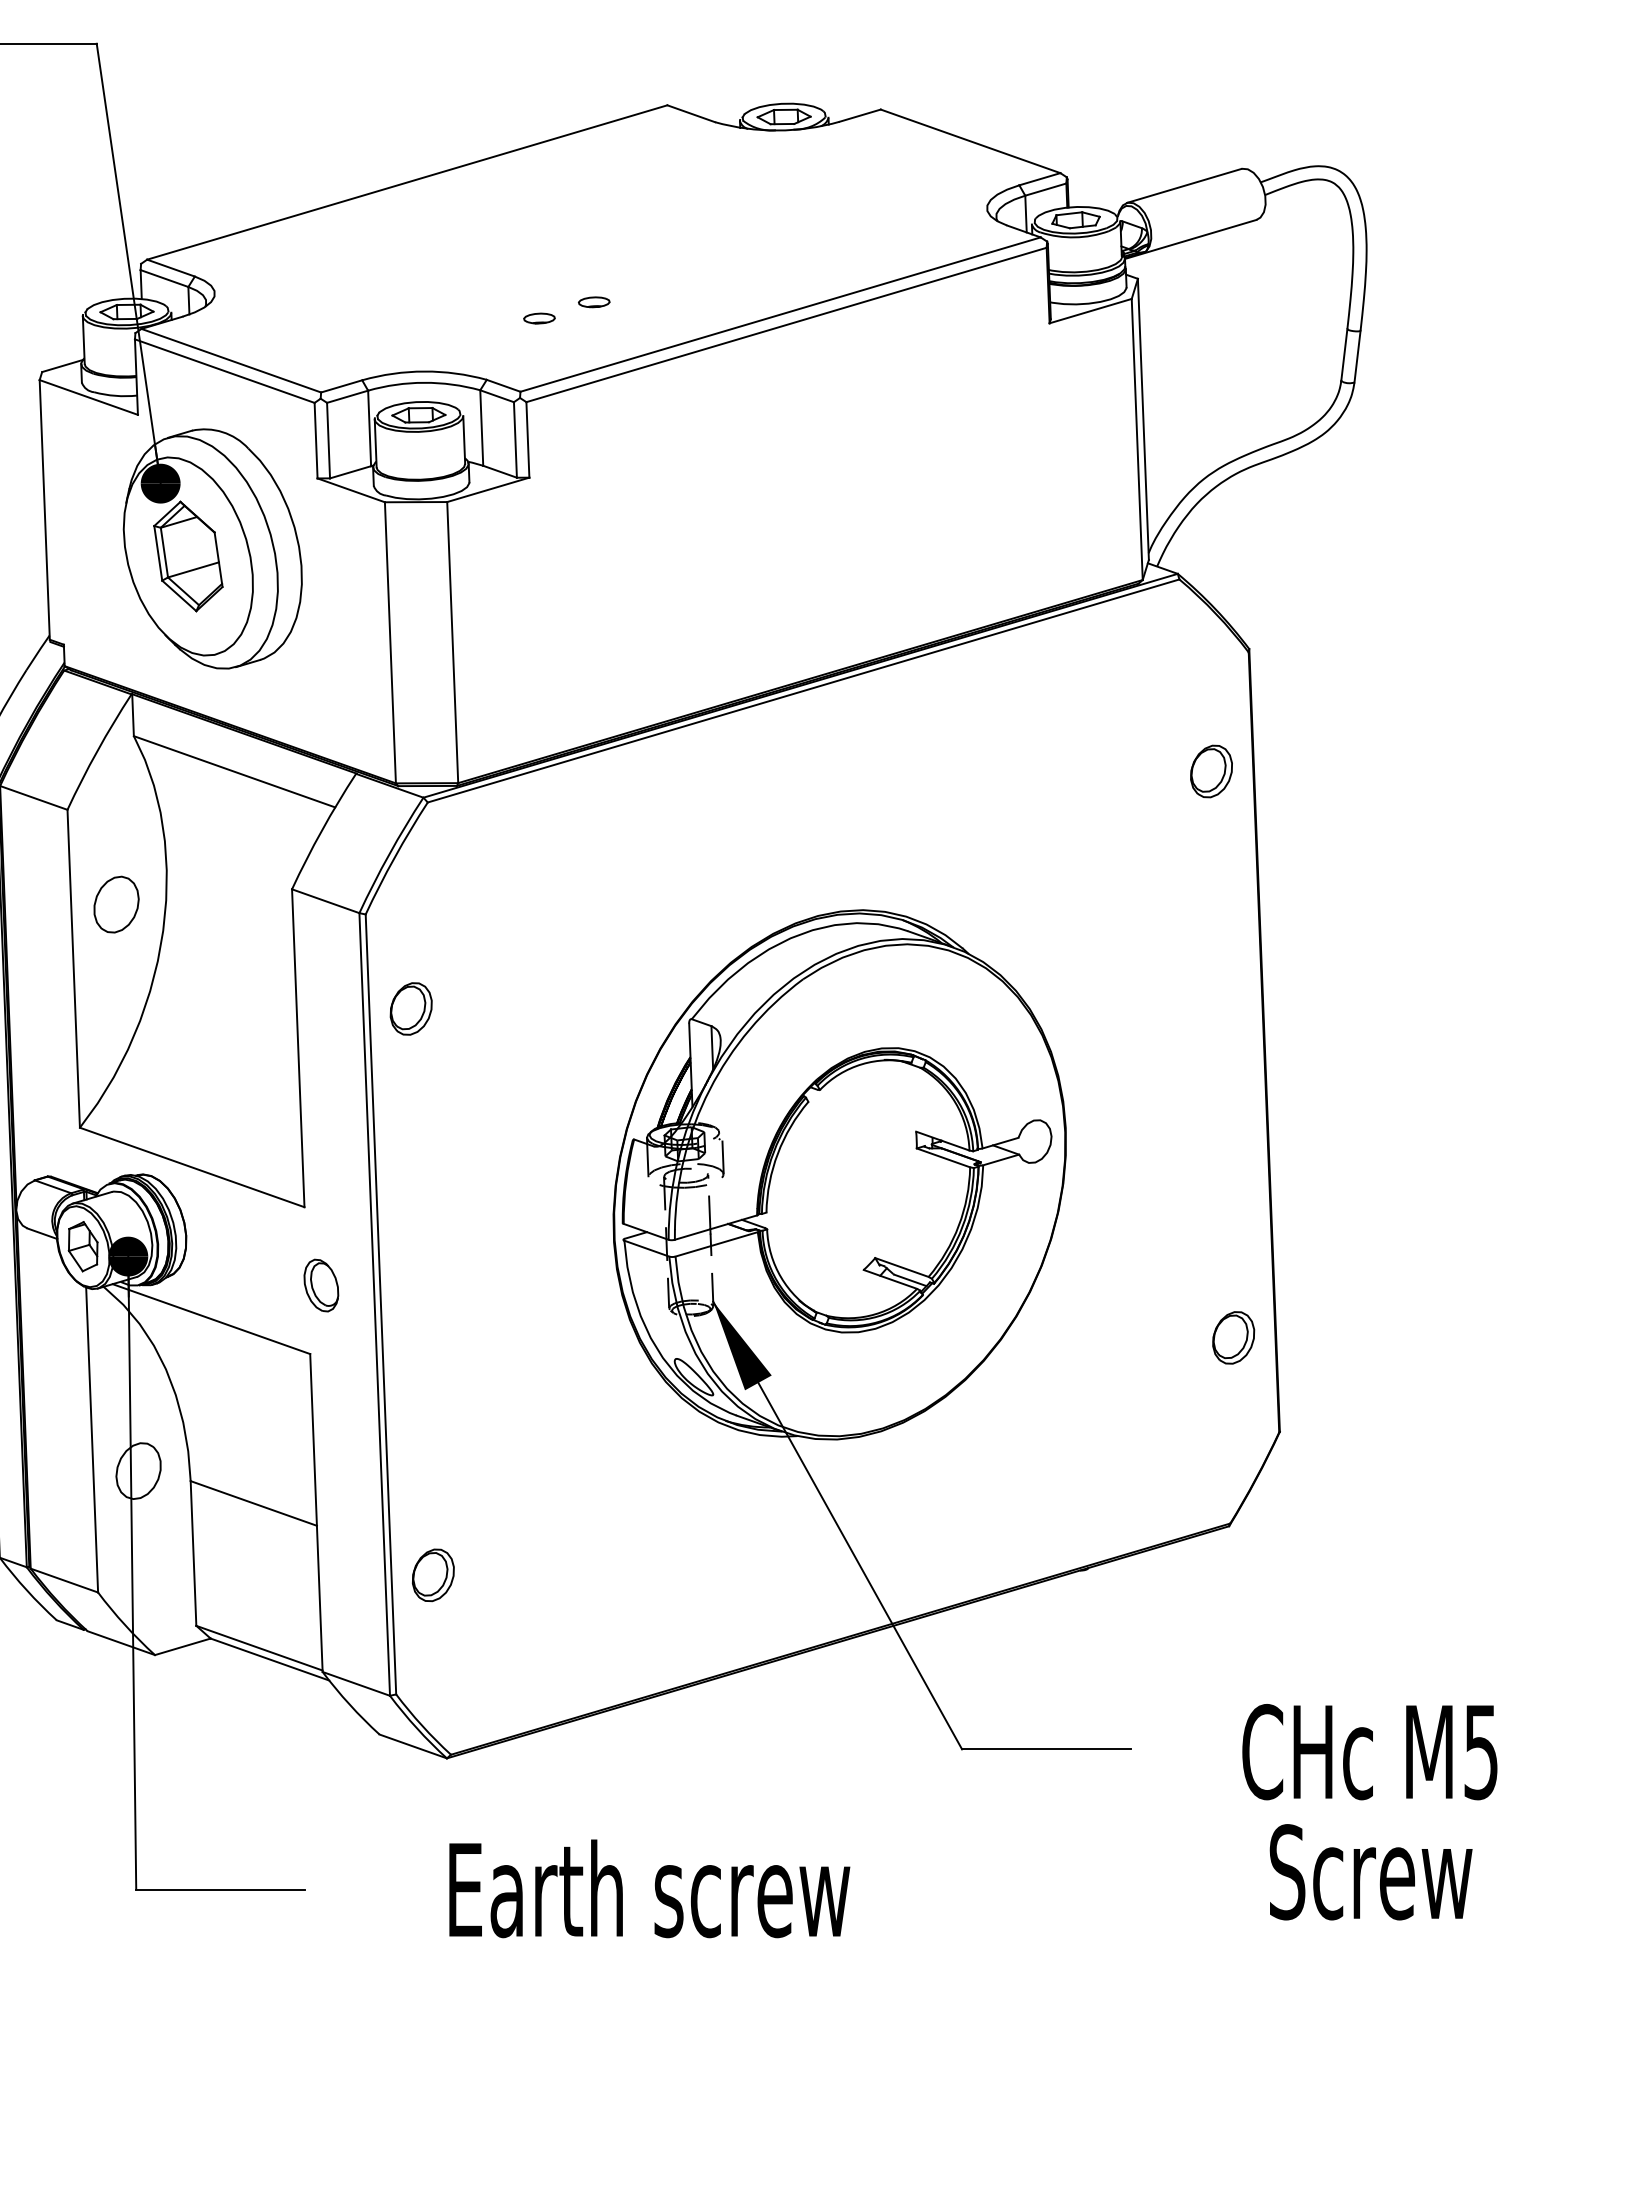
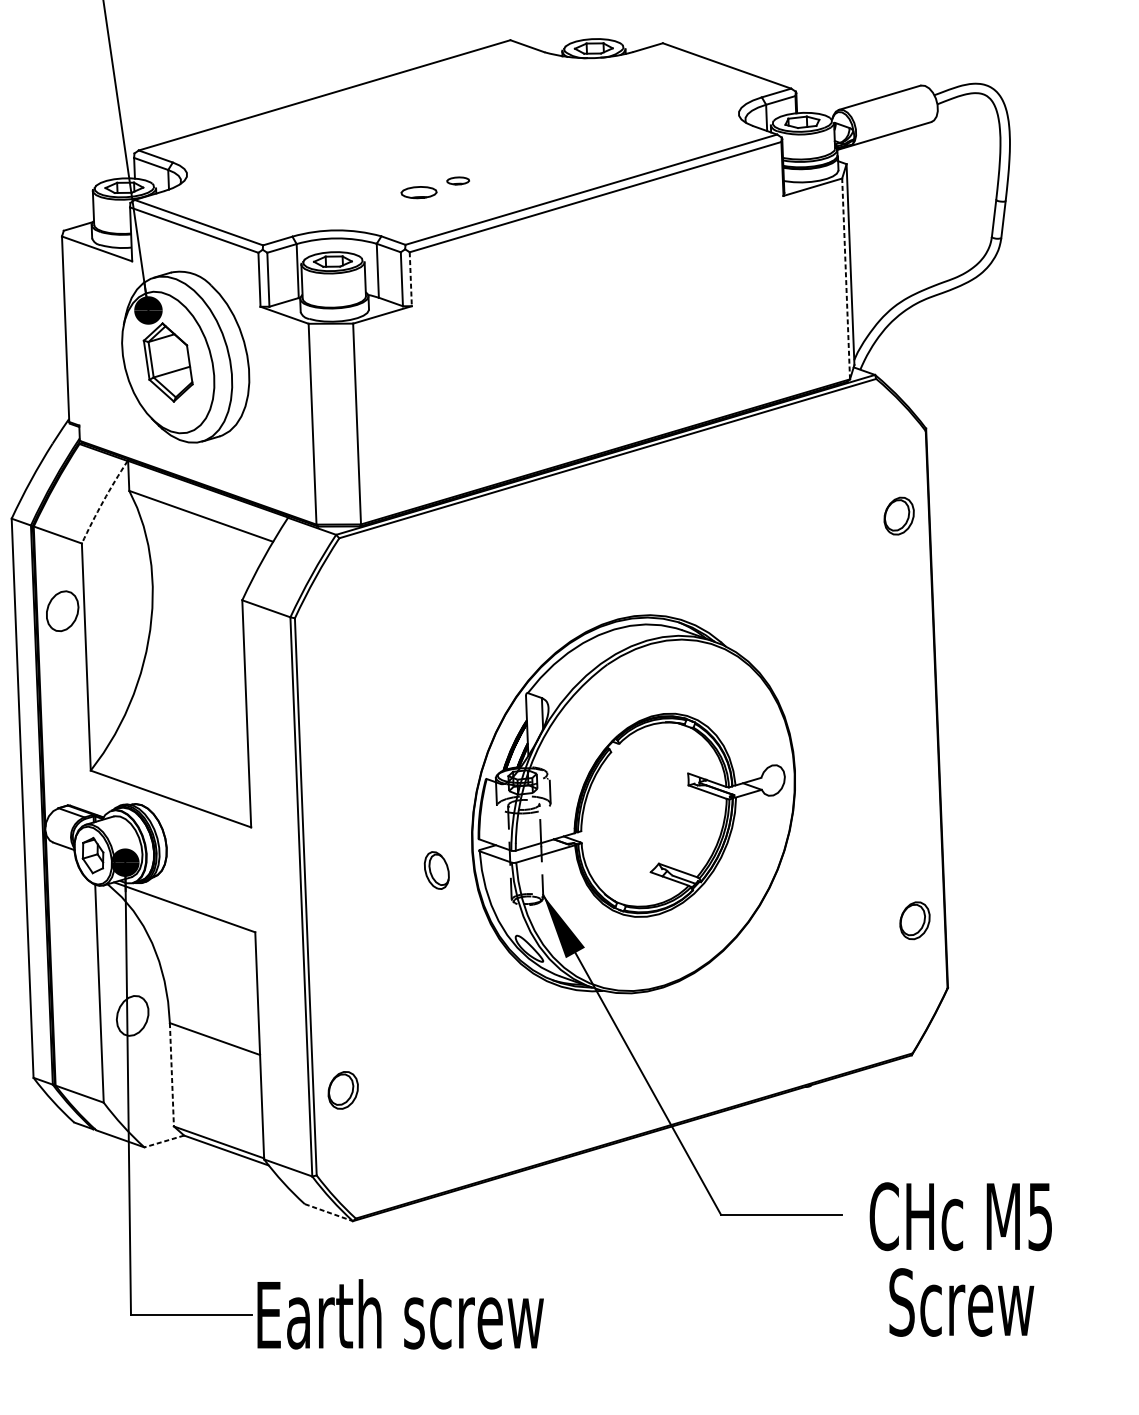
part: (539, 318) -> (419, 192), size x1.6
line: (527, 439) -> (410, 278), solid -> dashed
line: (1137, 439) -> (846, 278), solid -> dashed
arc: (97, 750) -> (103, 501), solid -> dashed
part: (116, 904) -> (62, 611), moved
part: (410, 1008) -> (326, 685), removed
part: (321, 1285) -> (436, 870), moved
line: (193, 1553) -> (171, 1074), solid -> dashed
line: (182, 1646) -> (164, 1141), solid -> dashed
line: (413, 1746) -> (329, 1212), solid -> dashed
text: (1369, 1812) -> (960, 1259), moved
text: (649, 1888) -> (400, 1314), moved

